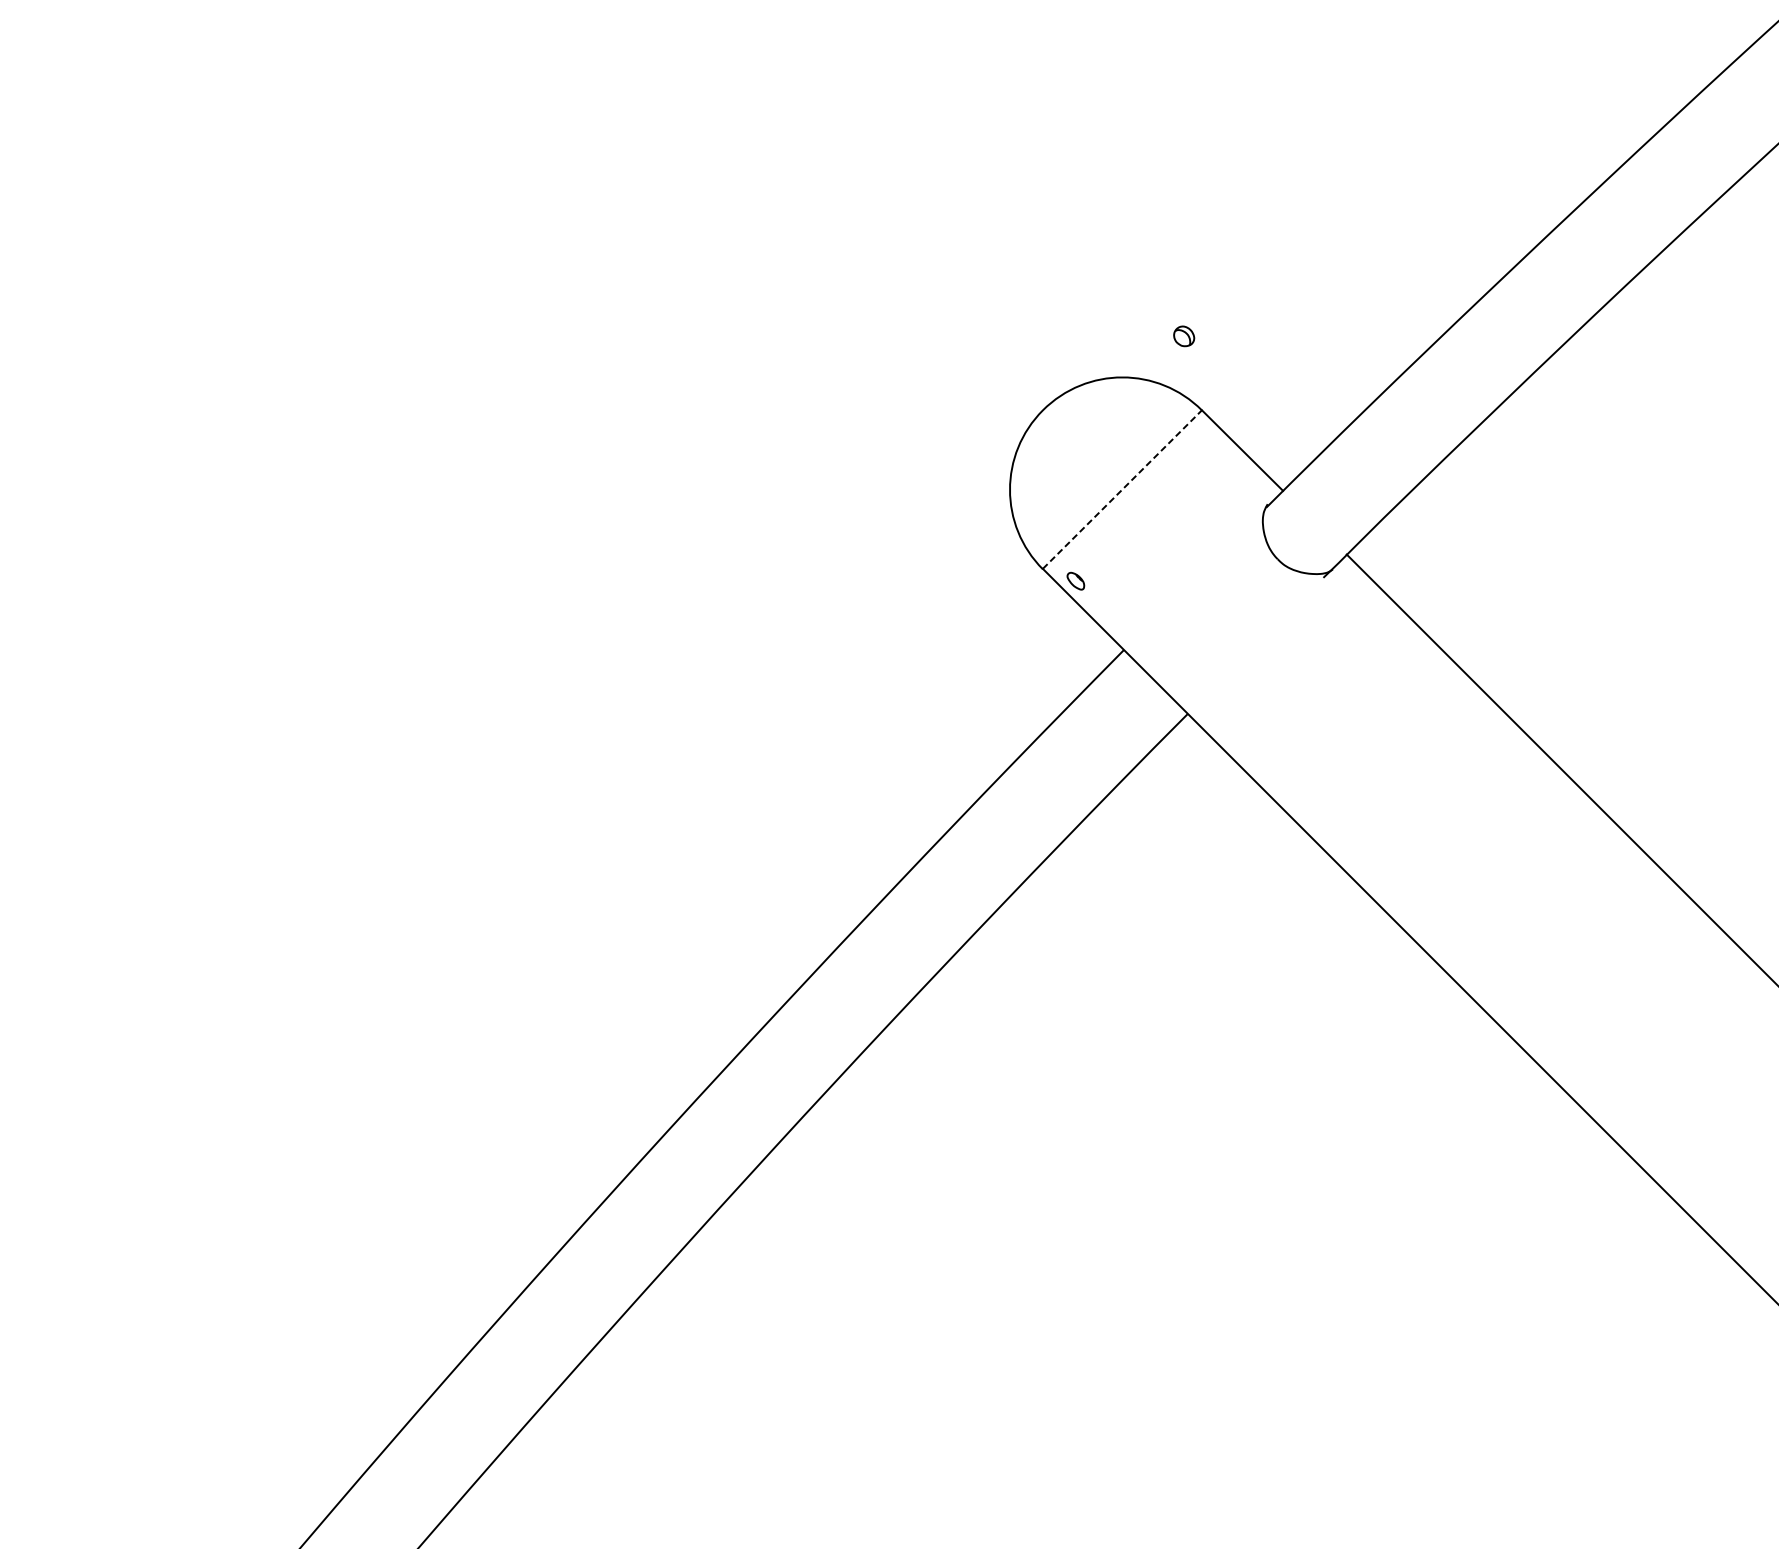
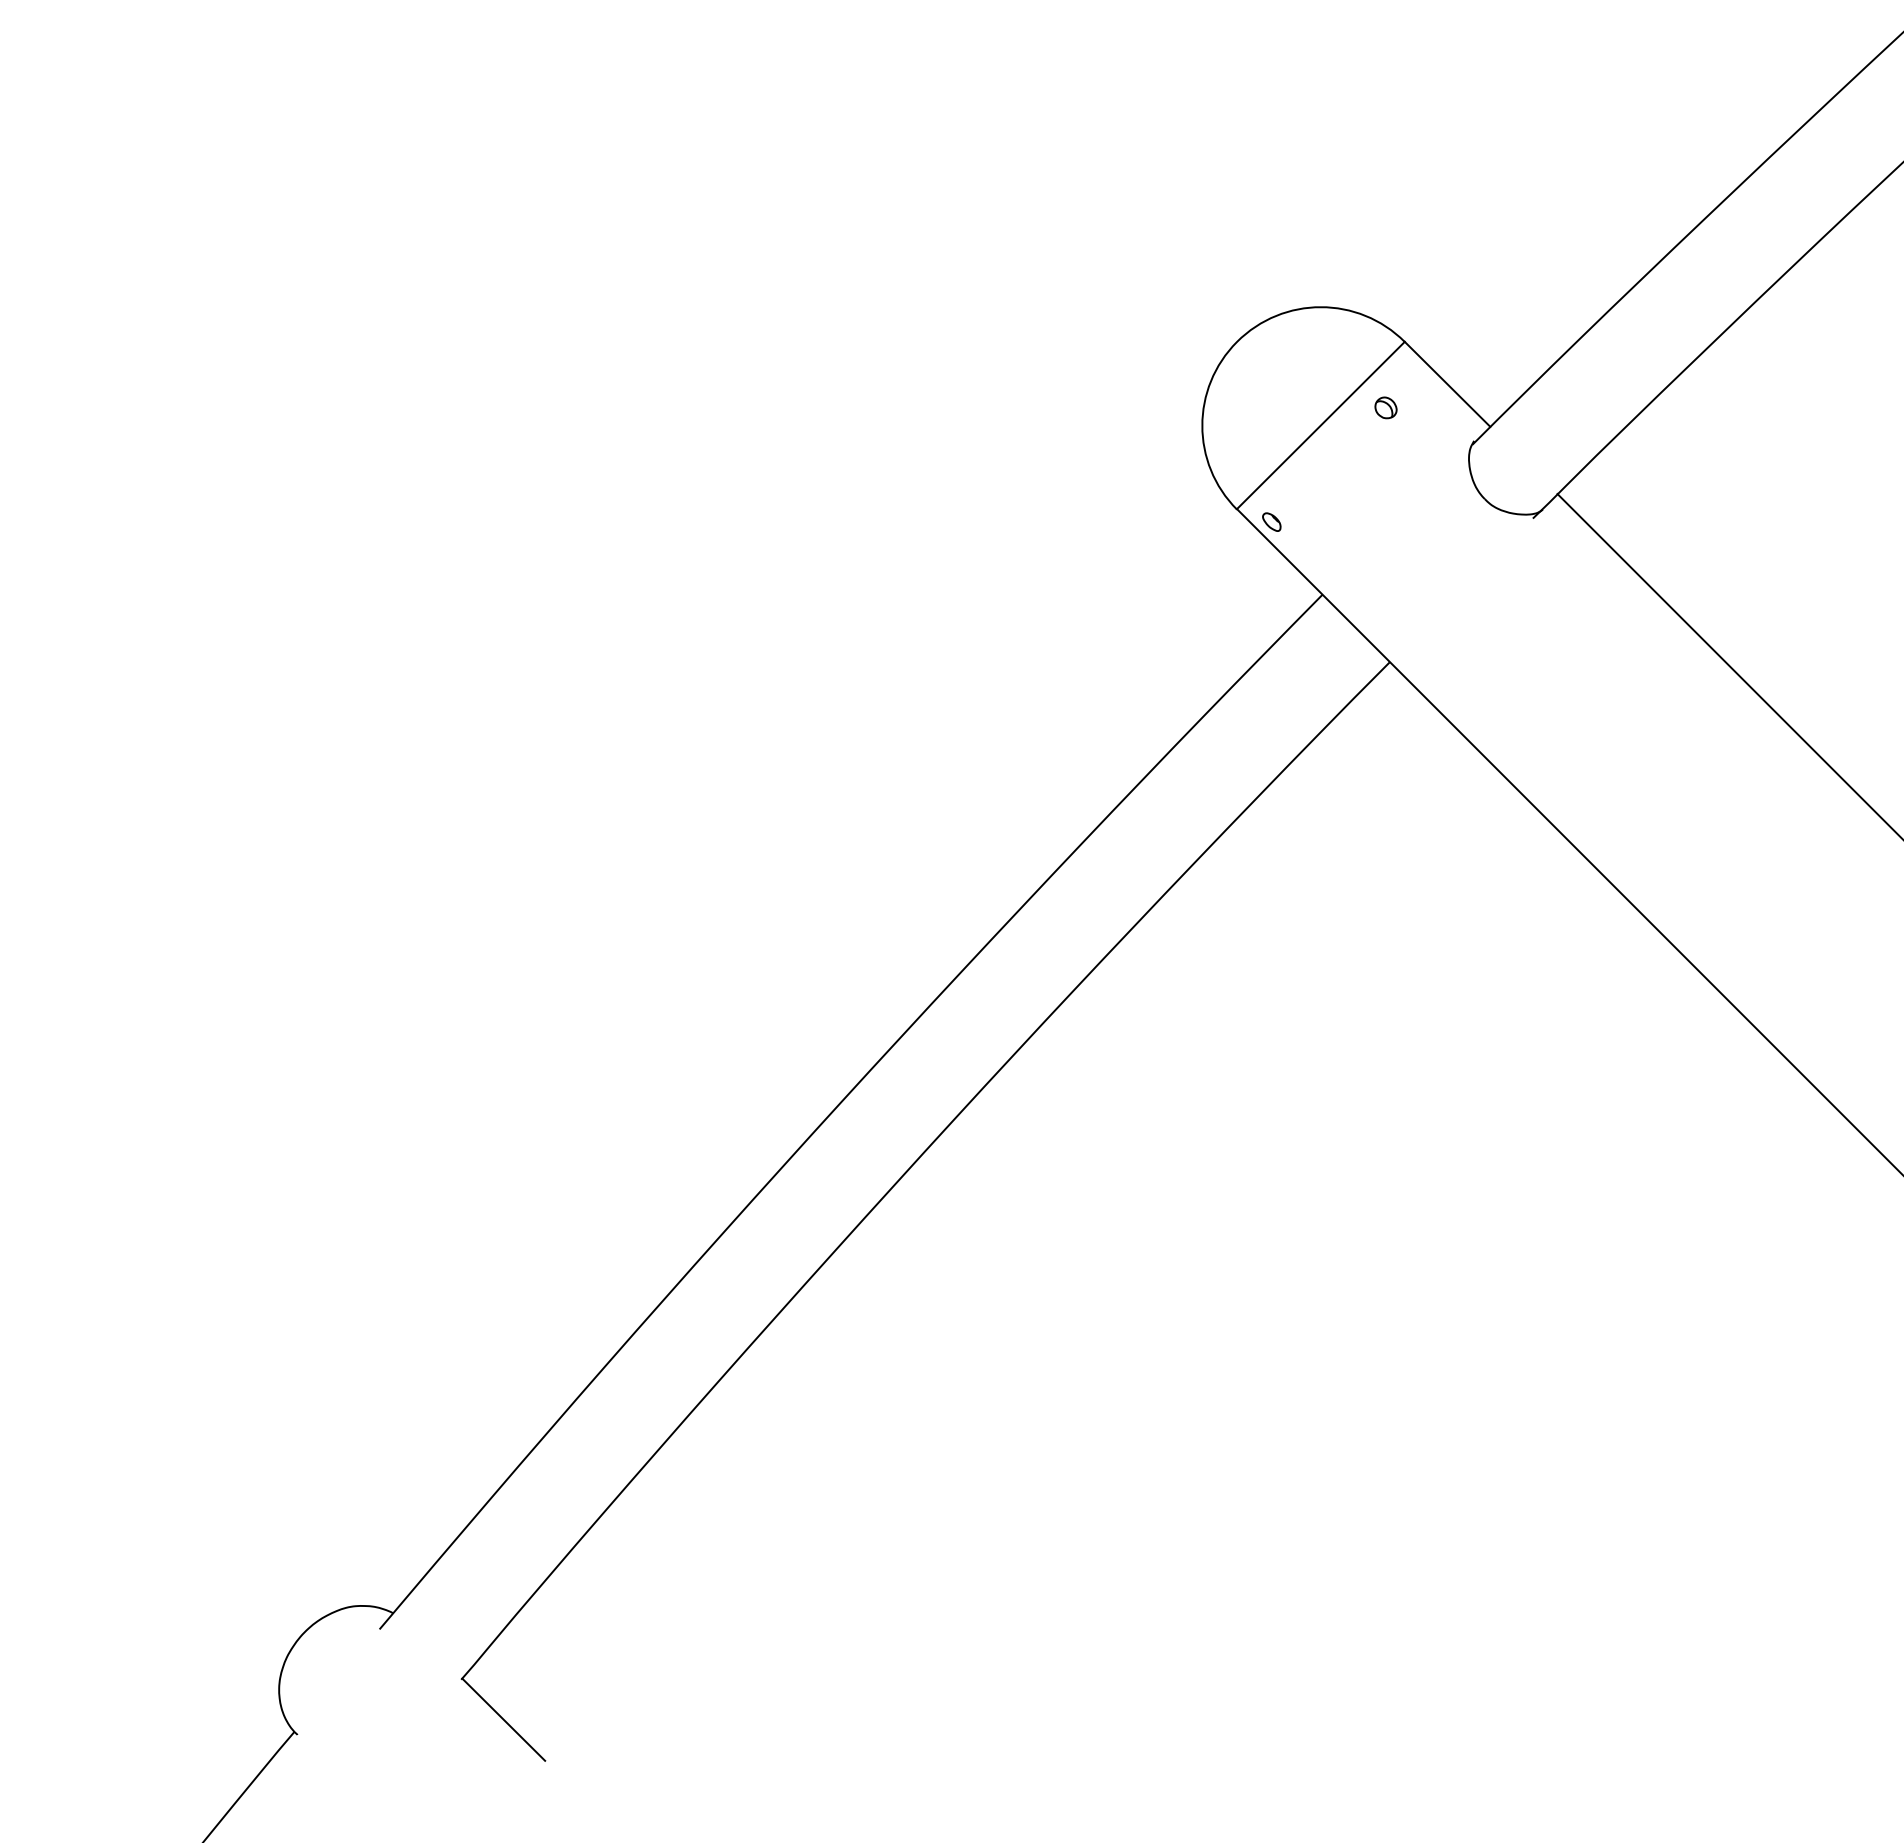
part: (1183, 335) -> (1385, 407), moved
line: (1122, 489) -> (1321, 425), dashed -> solid

